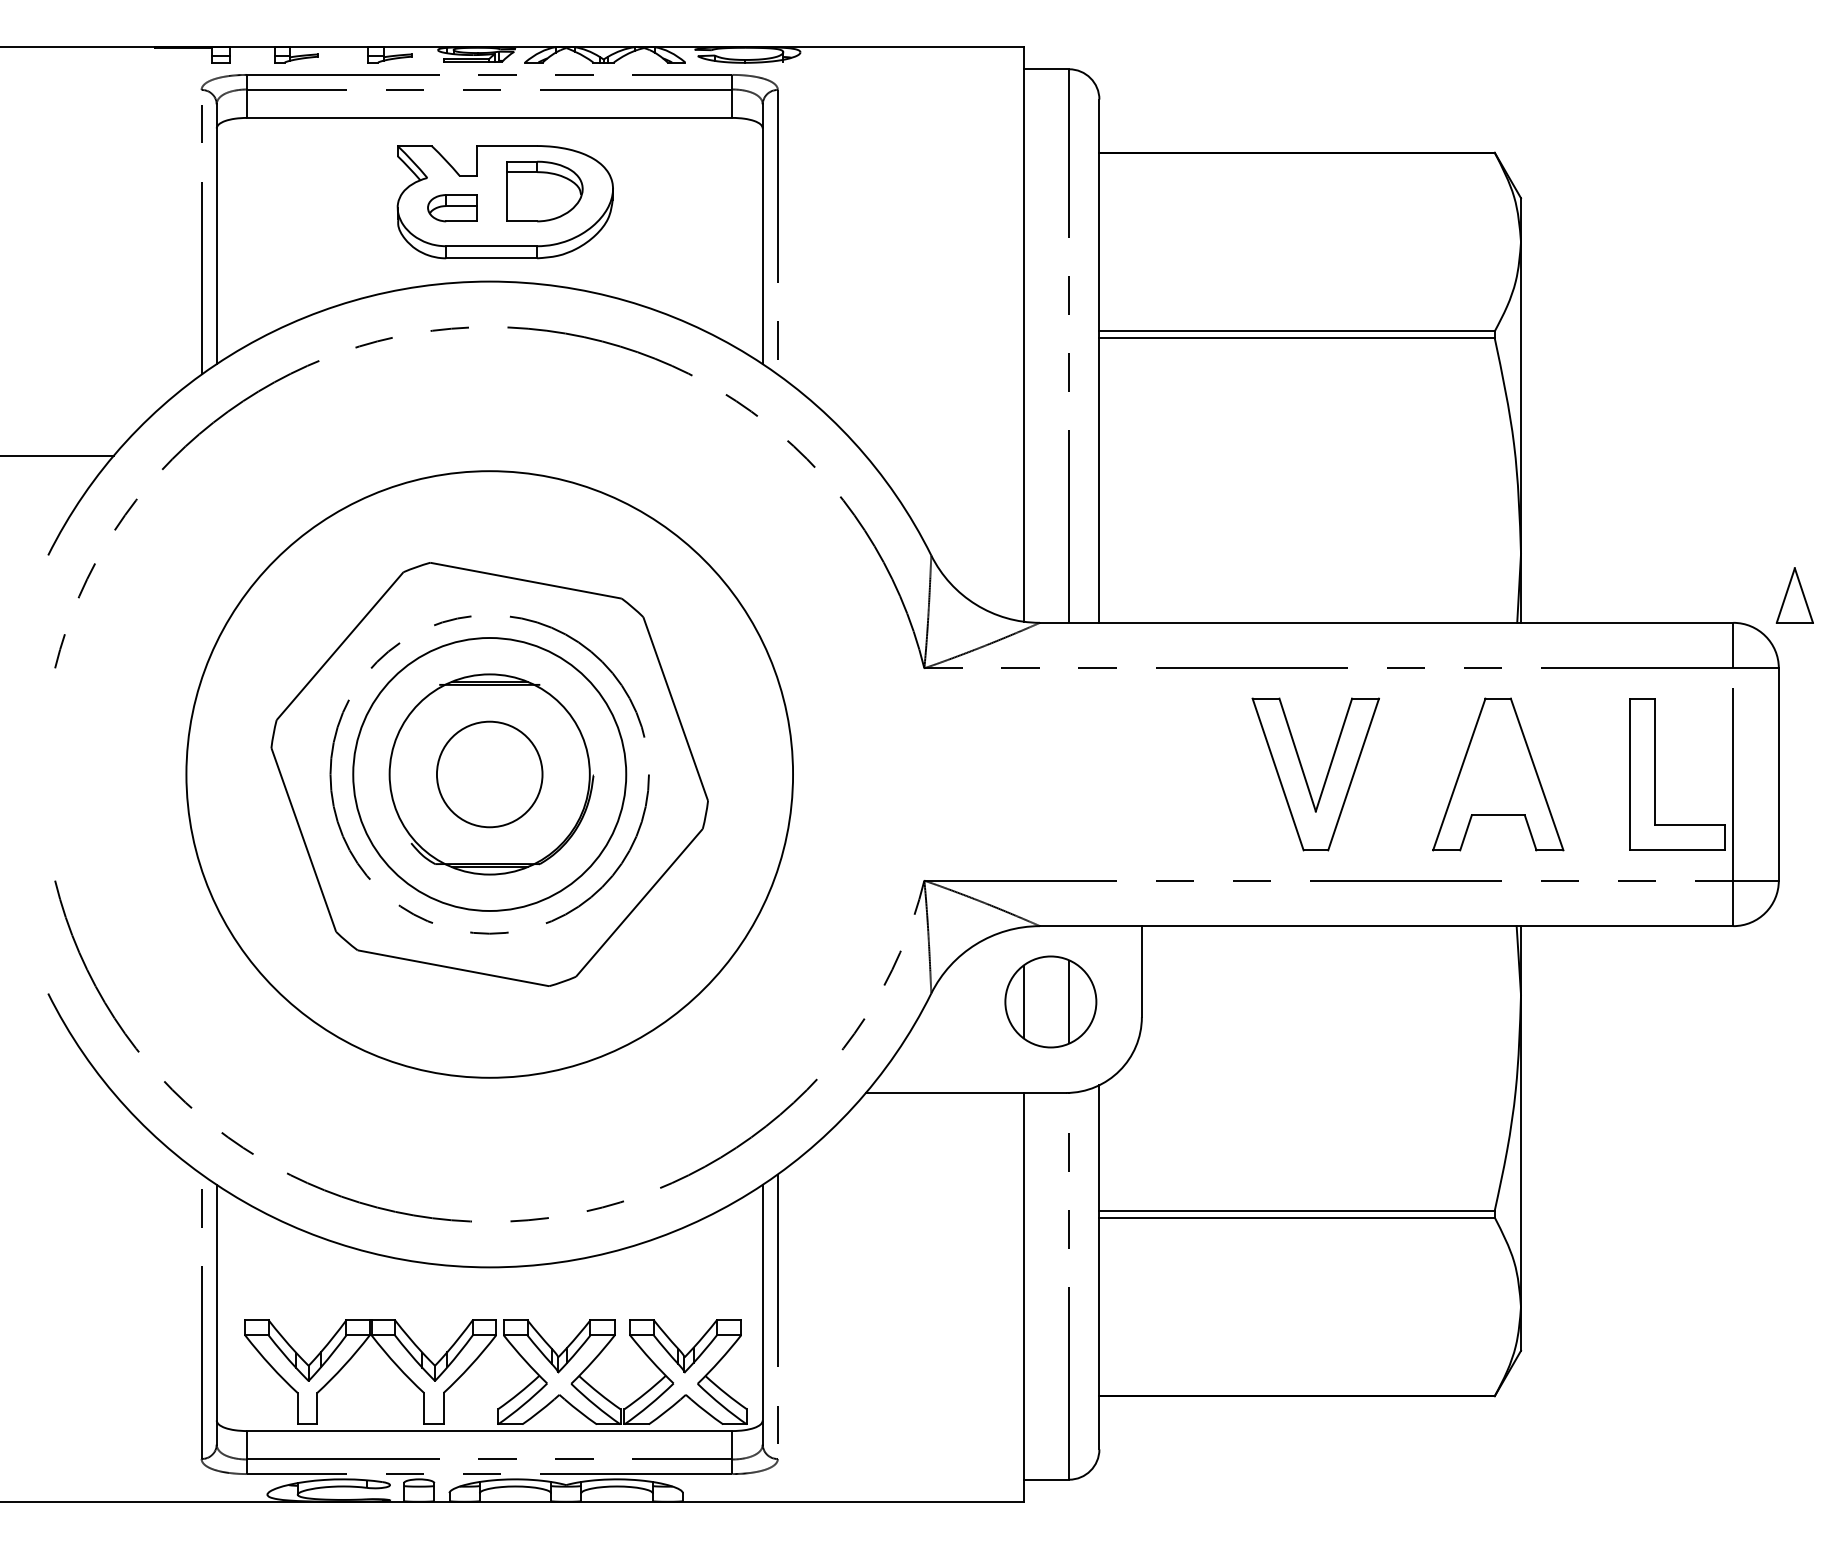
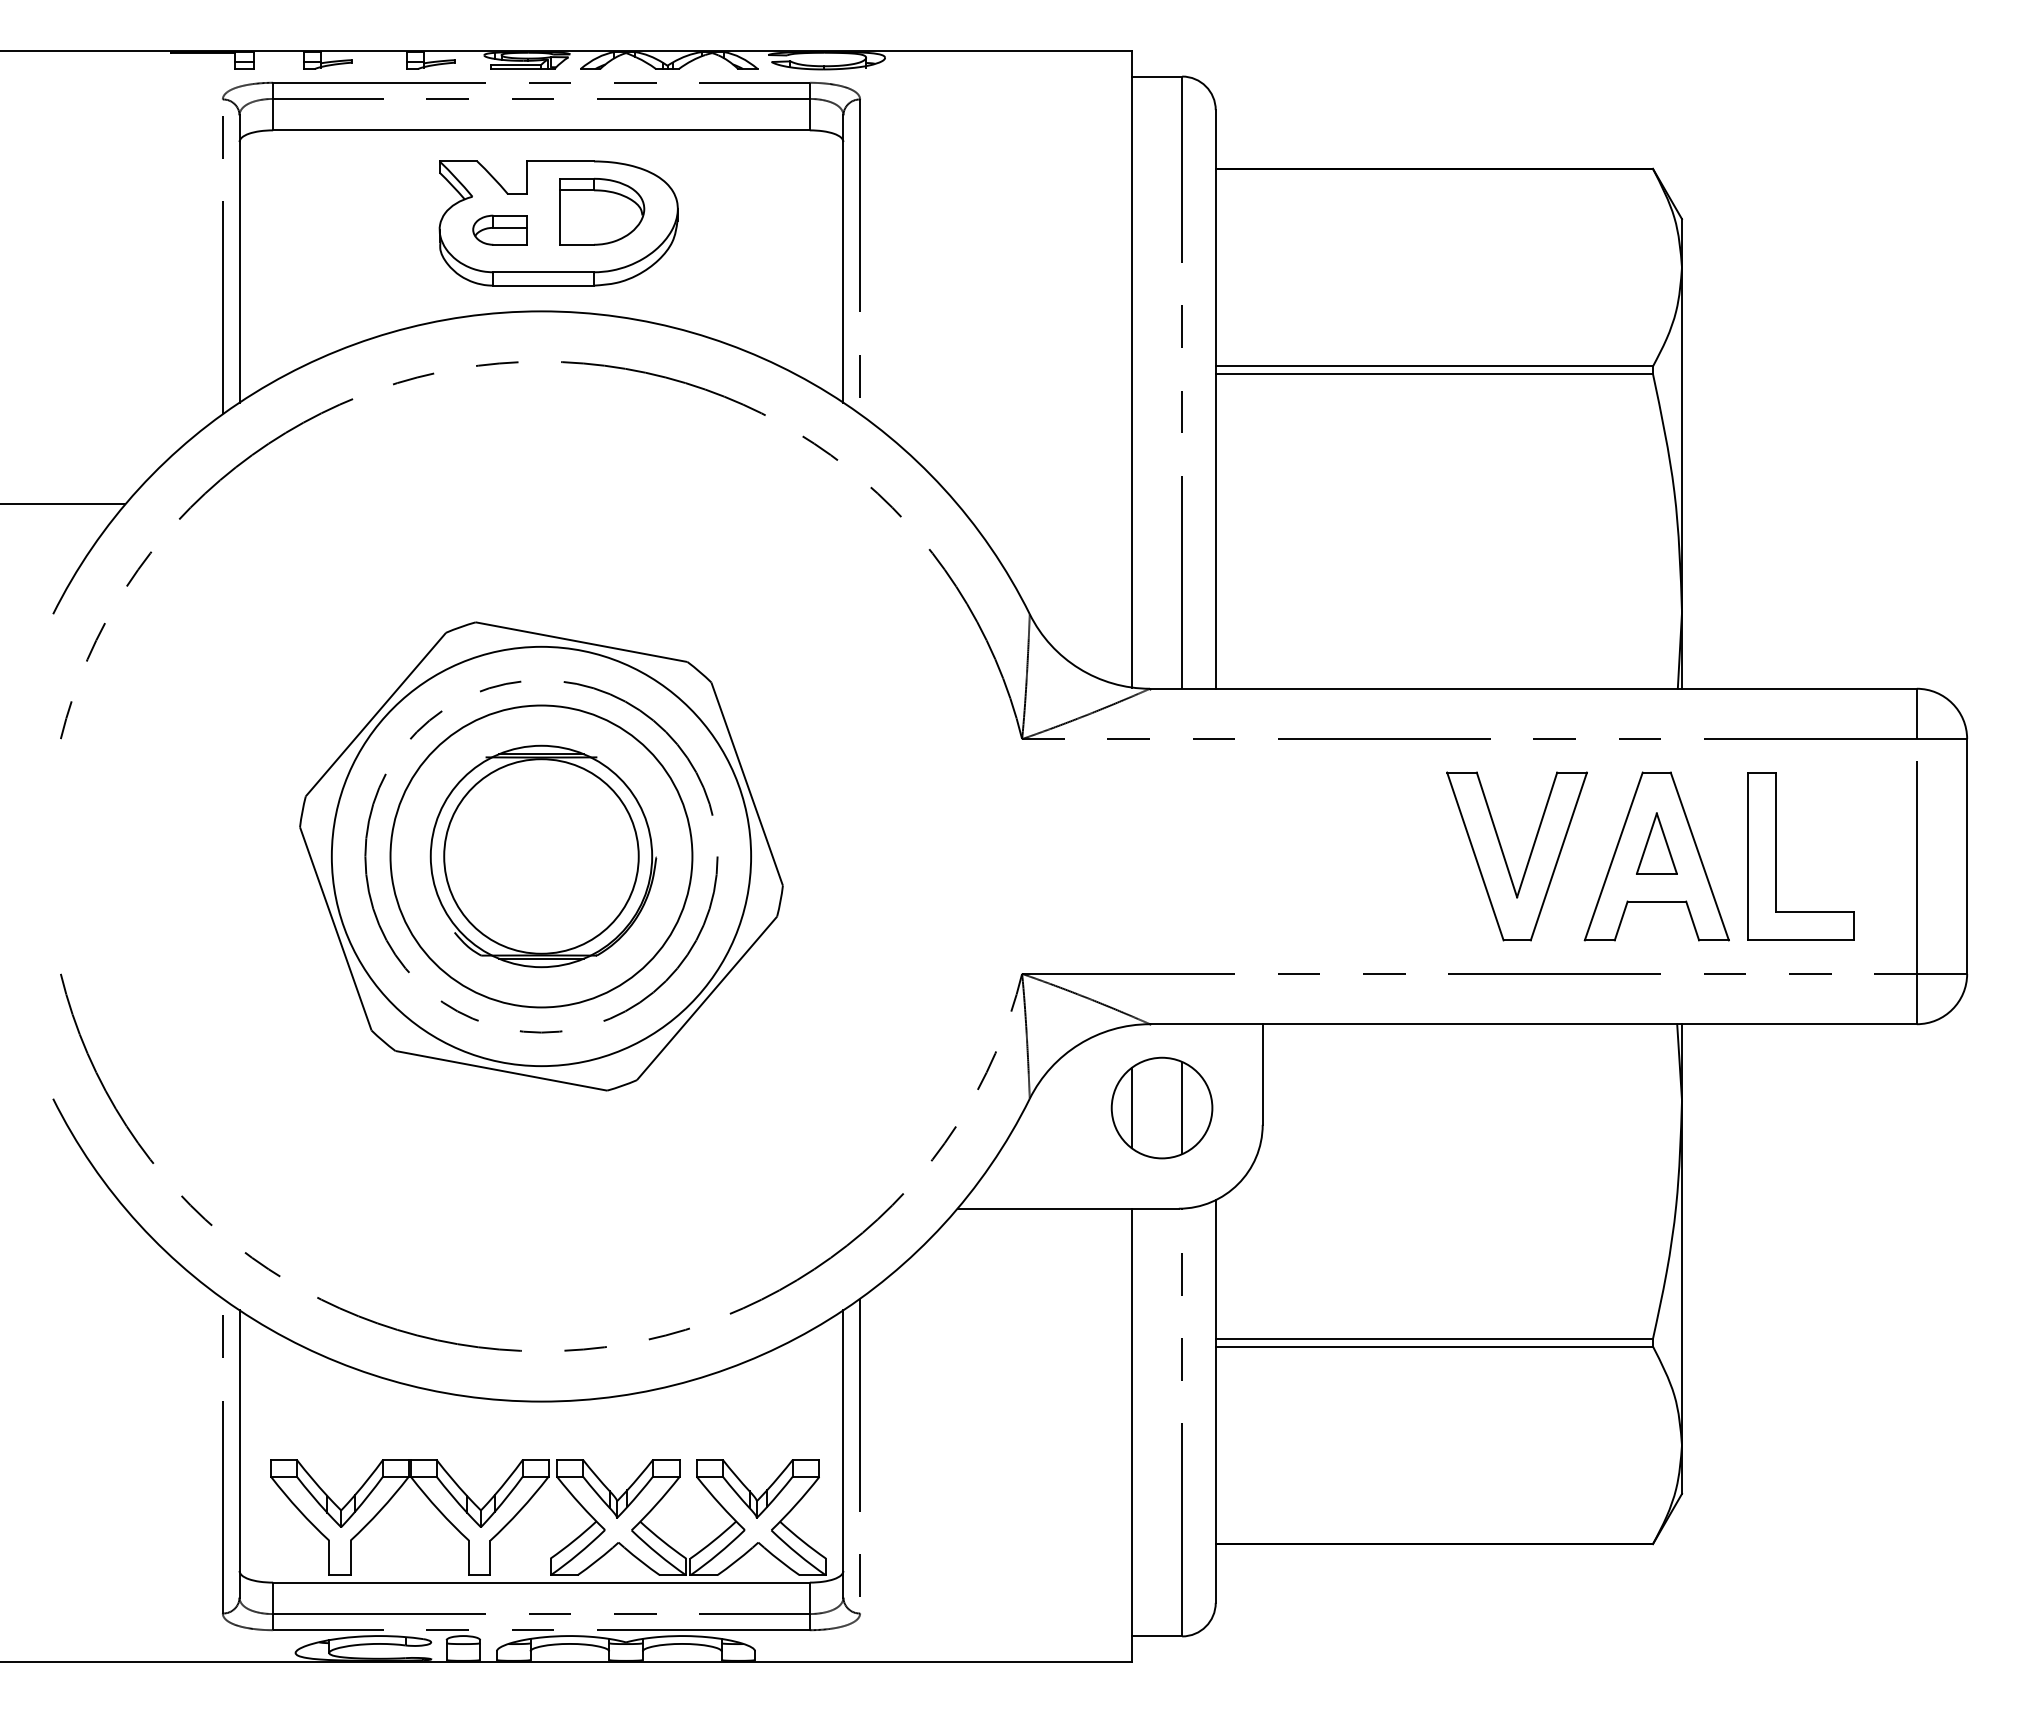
part: (1794, 595) -> (1656, 843), moved
circle: (489, 774) -> (541, 856), size x0.62
circle: (489, 774) -> (541, 856), size x1.67
part: (1655, 774) -> (1776, 856), moved
part: (1306, 778) -> (1506, 860), moved

